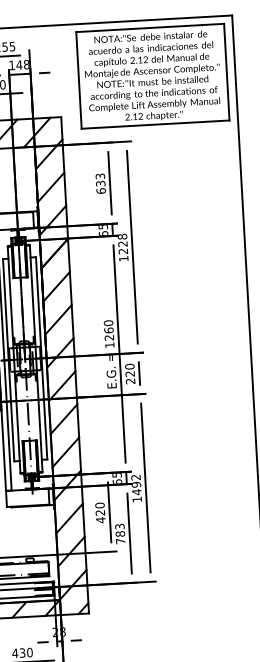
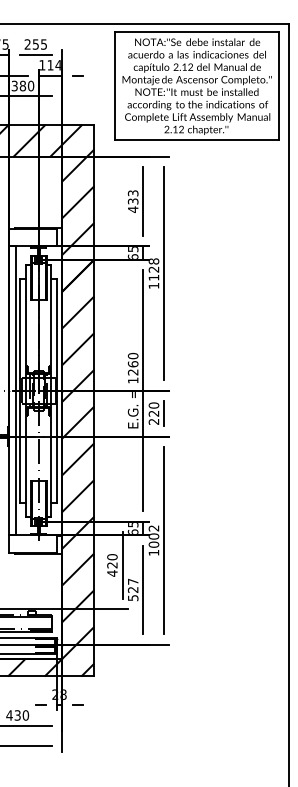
text: (22, 65) -> (53, 65), 148 -> 114
text: (100, 191) -> (132, 209), 633 -> 433
text: (122, 251) -> (153, 277), 1228 -> 1128
text: (136, 488) -> (153, 540), 1492 -> 1002
text: (119, 533) -> (132, 589), 783 -> 527

